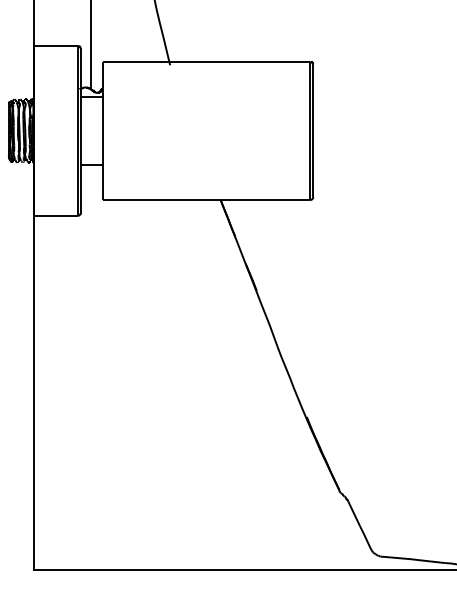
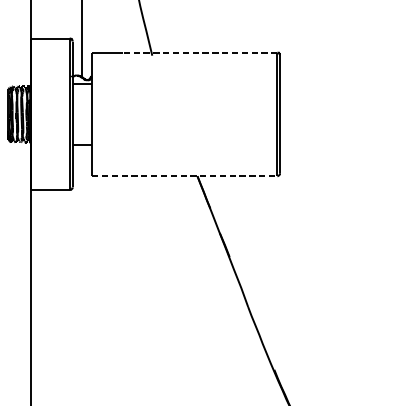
line: (223, 61) -> (199, 52), solid -> dashed
line: (206, 200) -> (184, 176), solid -> dashed

